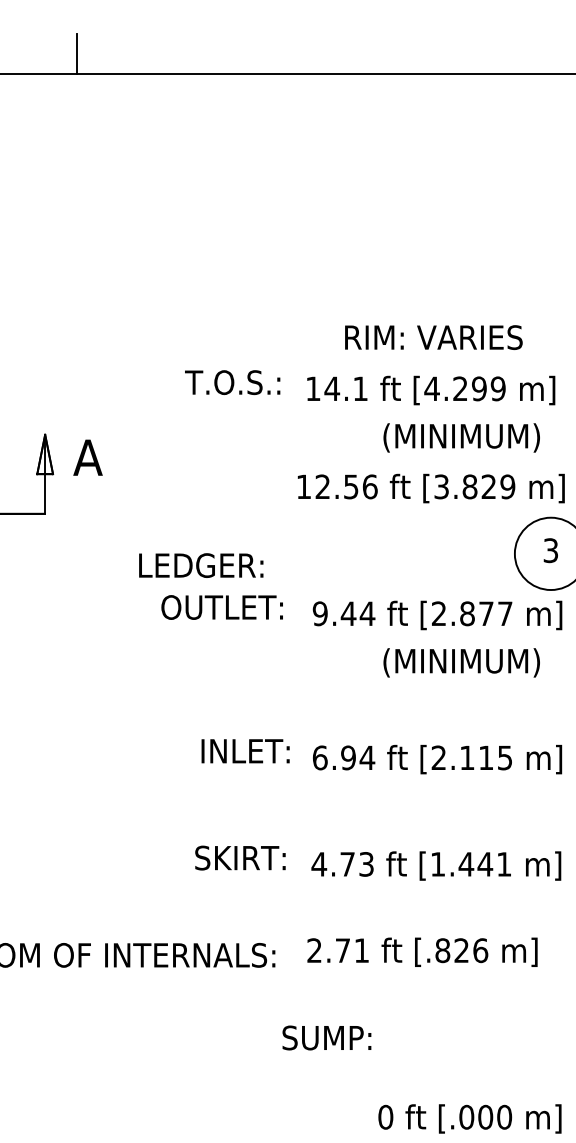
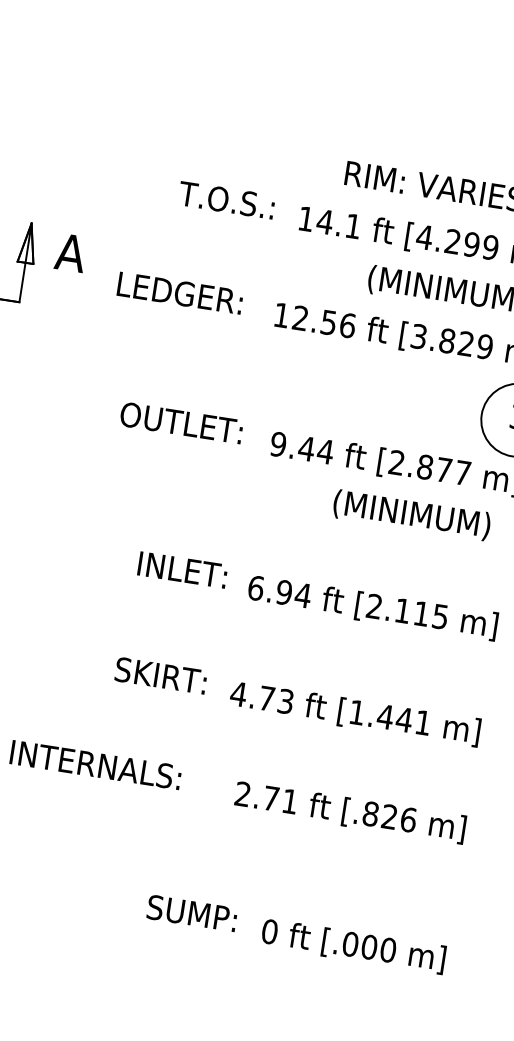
text: (201, 565) -> (180, 293), moved
text: (422, 951) -> (350, 811), moved
text: (326, 1037) -> (191, 912), moved
text: (469, 1118) -> (353, 945), moved

